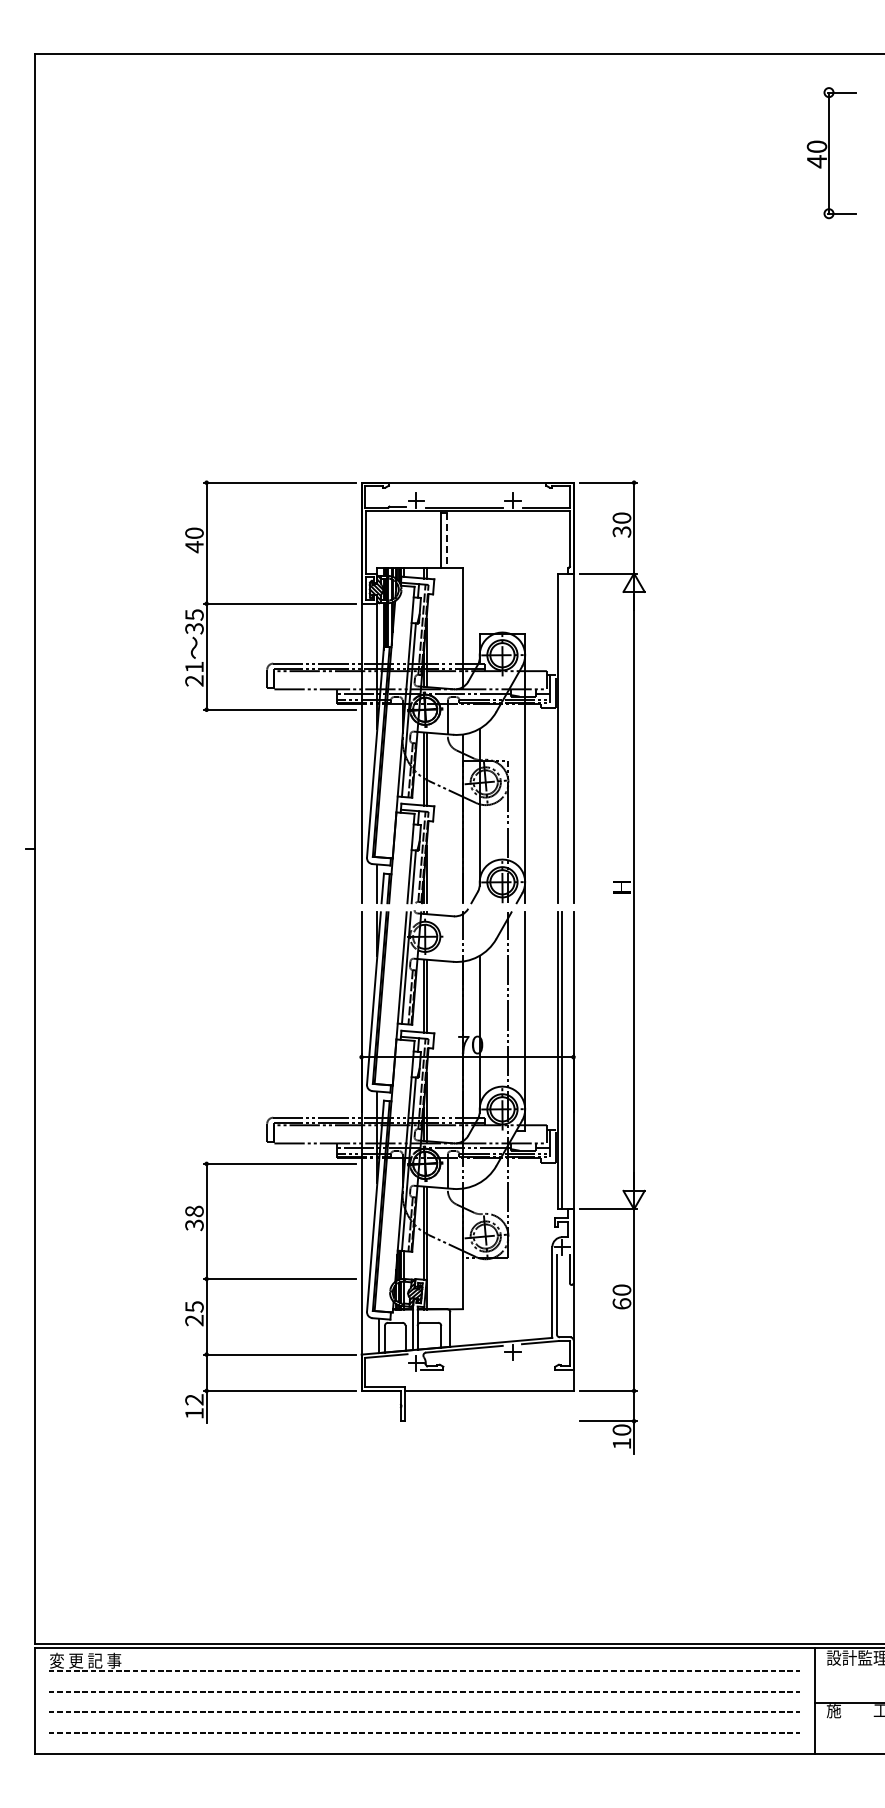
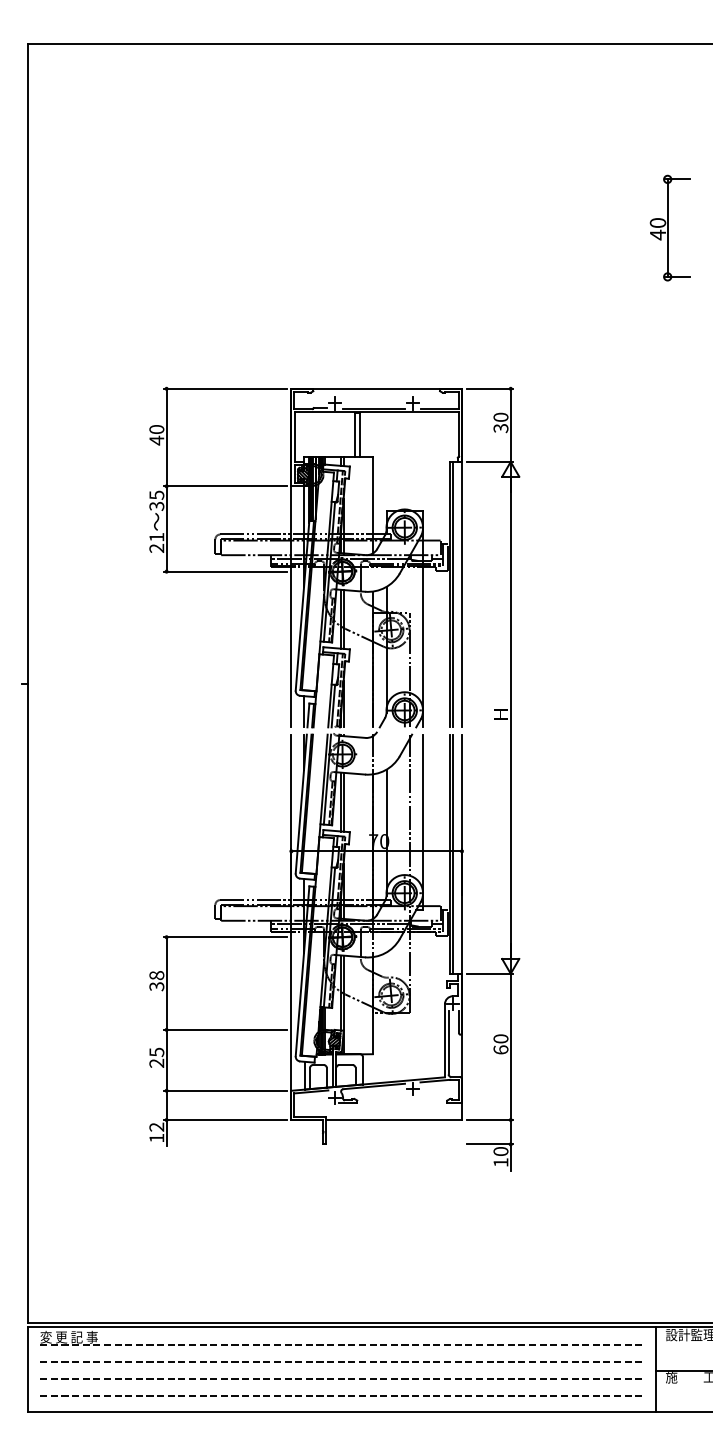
part: (831, 153) -> (669, 228), moved
line: (447, 541) -> (360, 436), dashed -> solid
line: (562, 738) -> (453, 594), added

